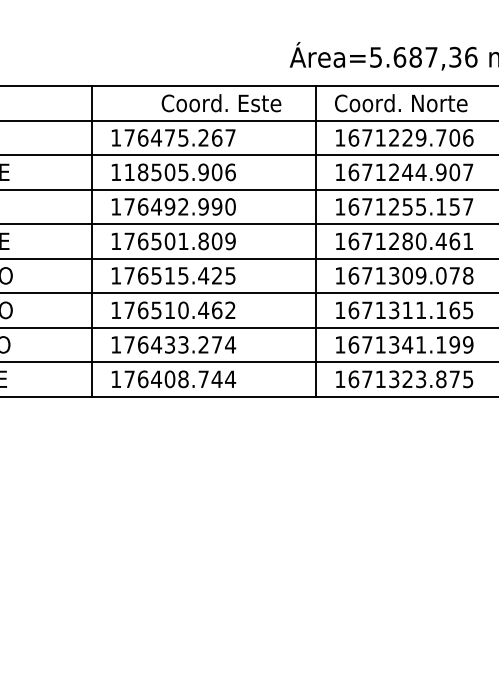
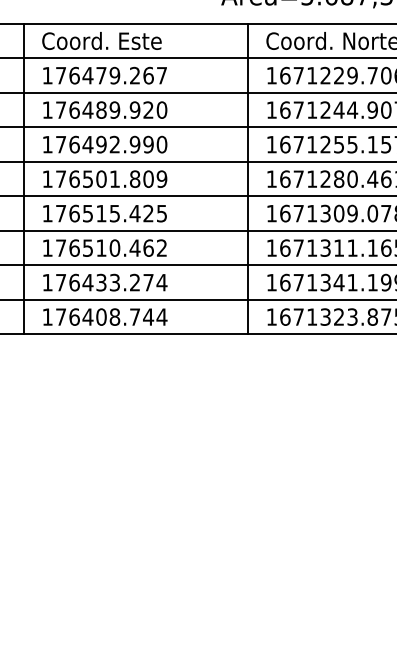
text: (221, 103) -> (101, 41), moved
text: (183, 137) -> (114, 75), 176475.267 -> 176479.267
text: (179, 172) -> (110, 110), 118505.906 -> 176489.920

